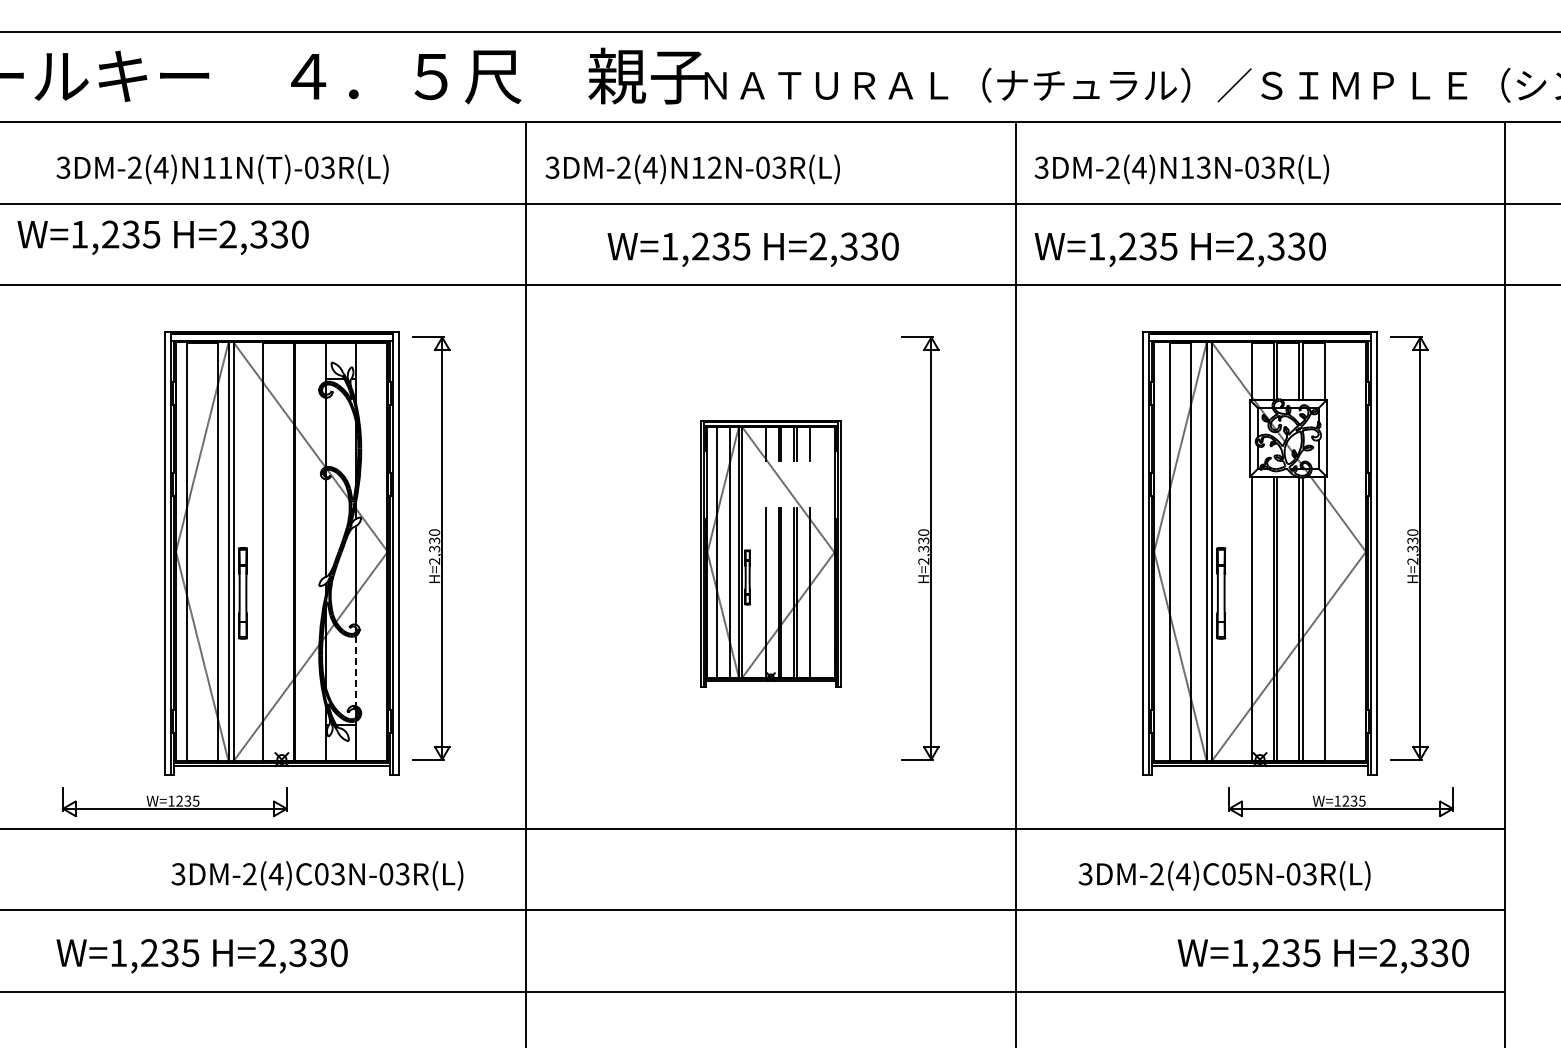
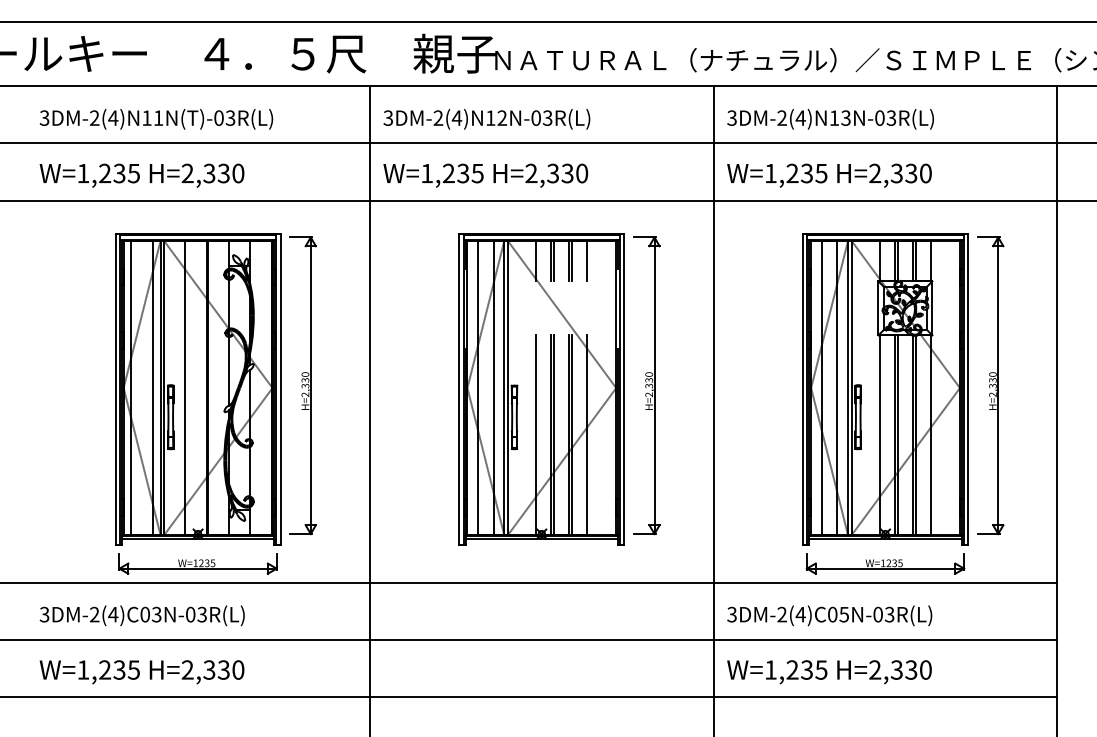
text: (162, 237) -> (141, 175), moved
text: (752, 249) -> (485, 175), moved
part: (770, 553) -> (541, 389), size x1.67
line: (356, 671) -> (250, 472), dashed -> solid
part: (174, 802) -> (197, 564), moved
part: (1340, 802) -> (885, 564), moved
text: (317, 875) -> (142, 615), moved
text: (1224, 875) -> (829, 615), moved
text: (1322, 956) -> (828, 672), moved

